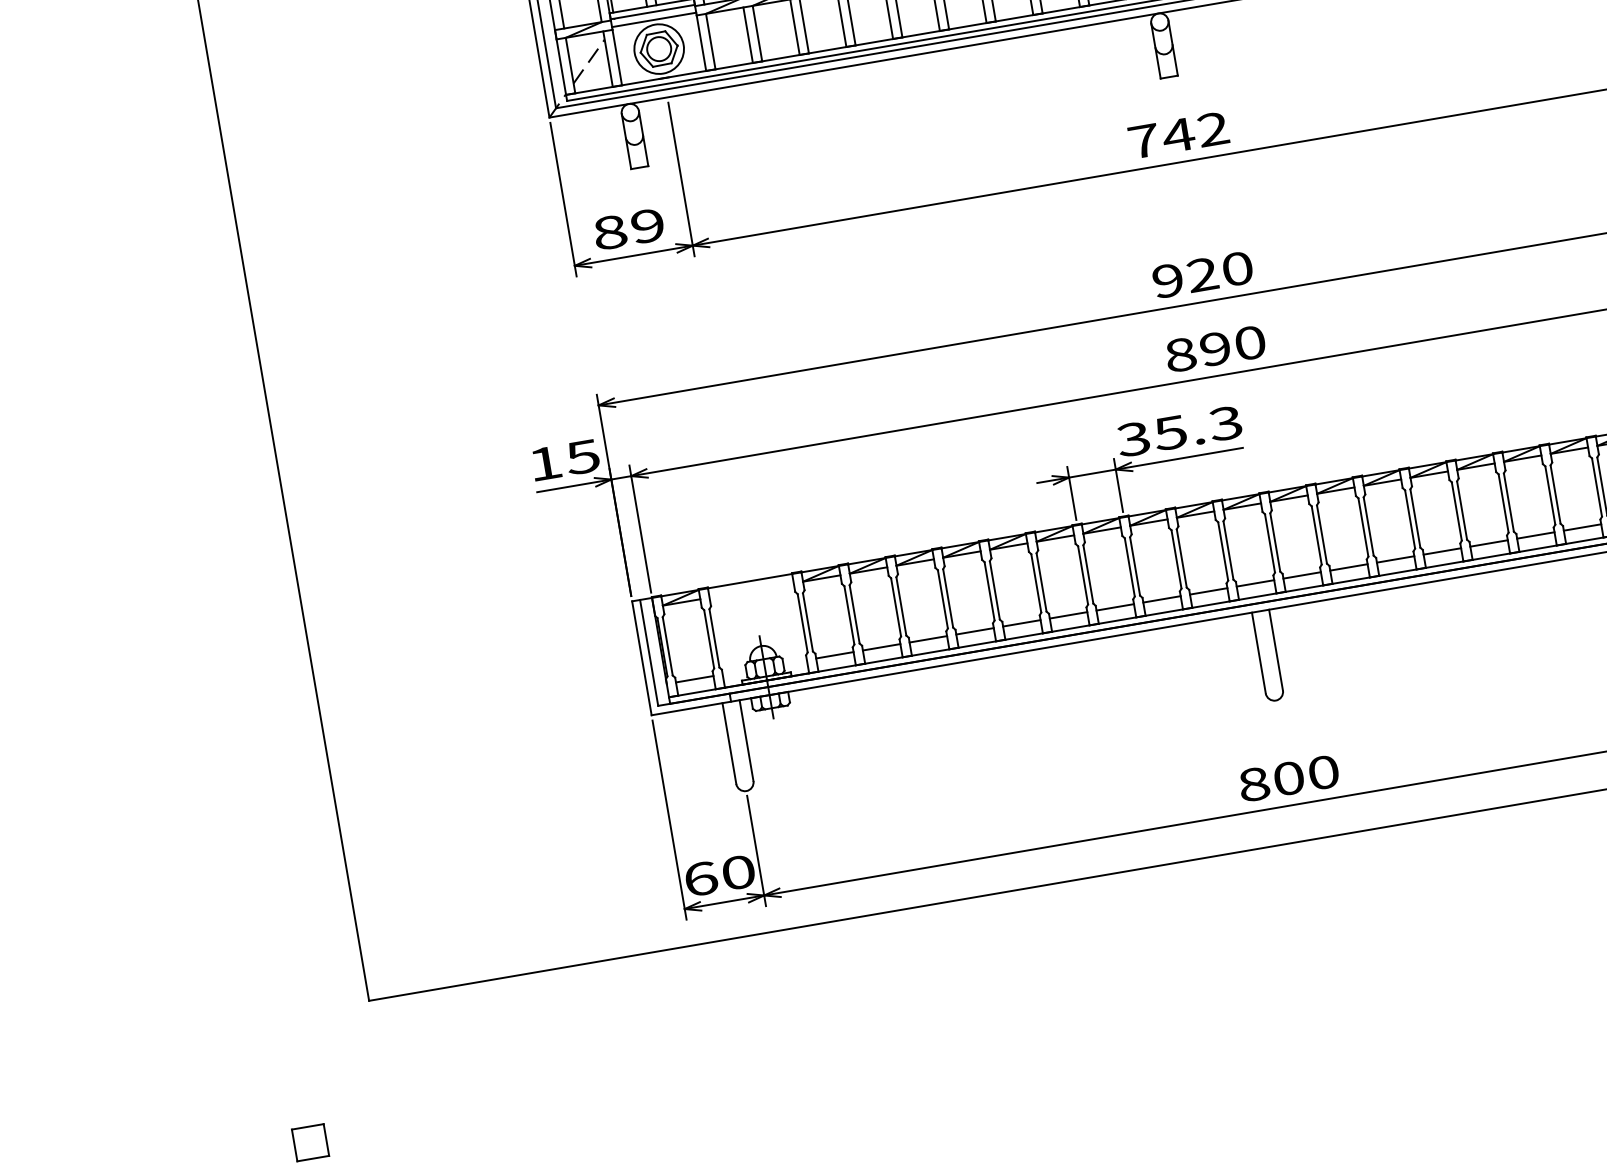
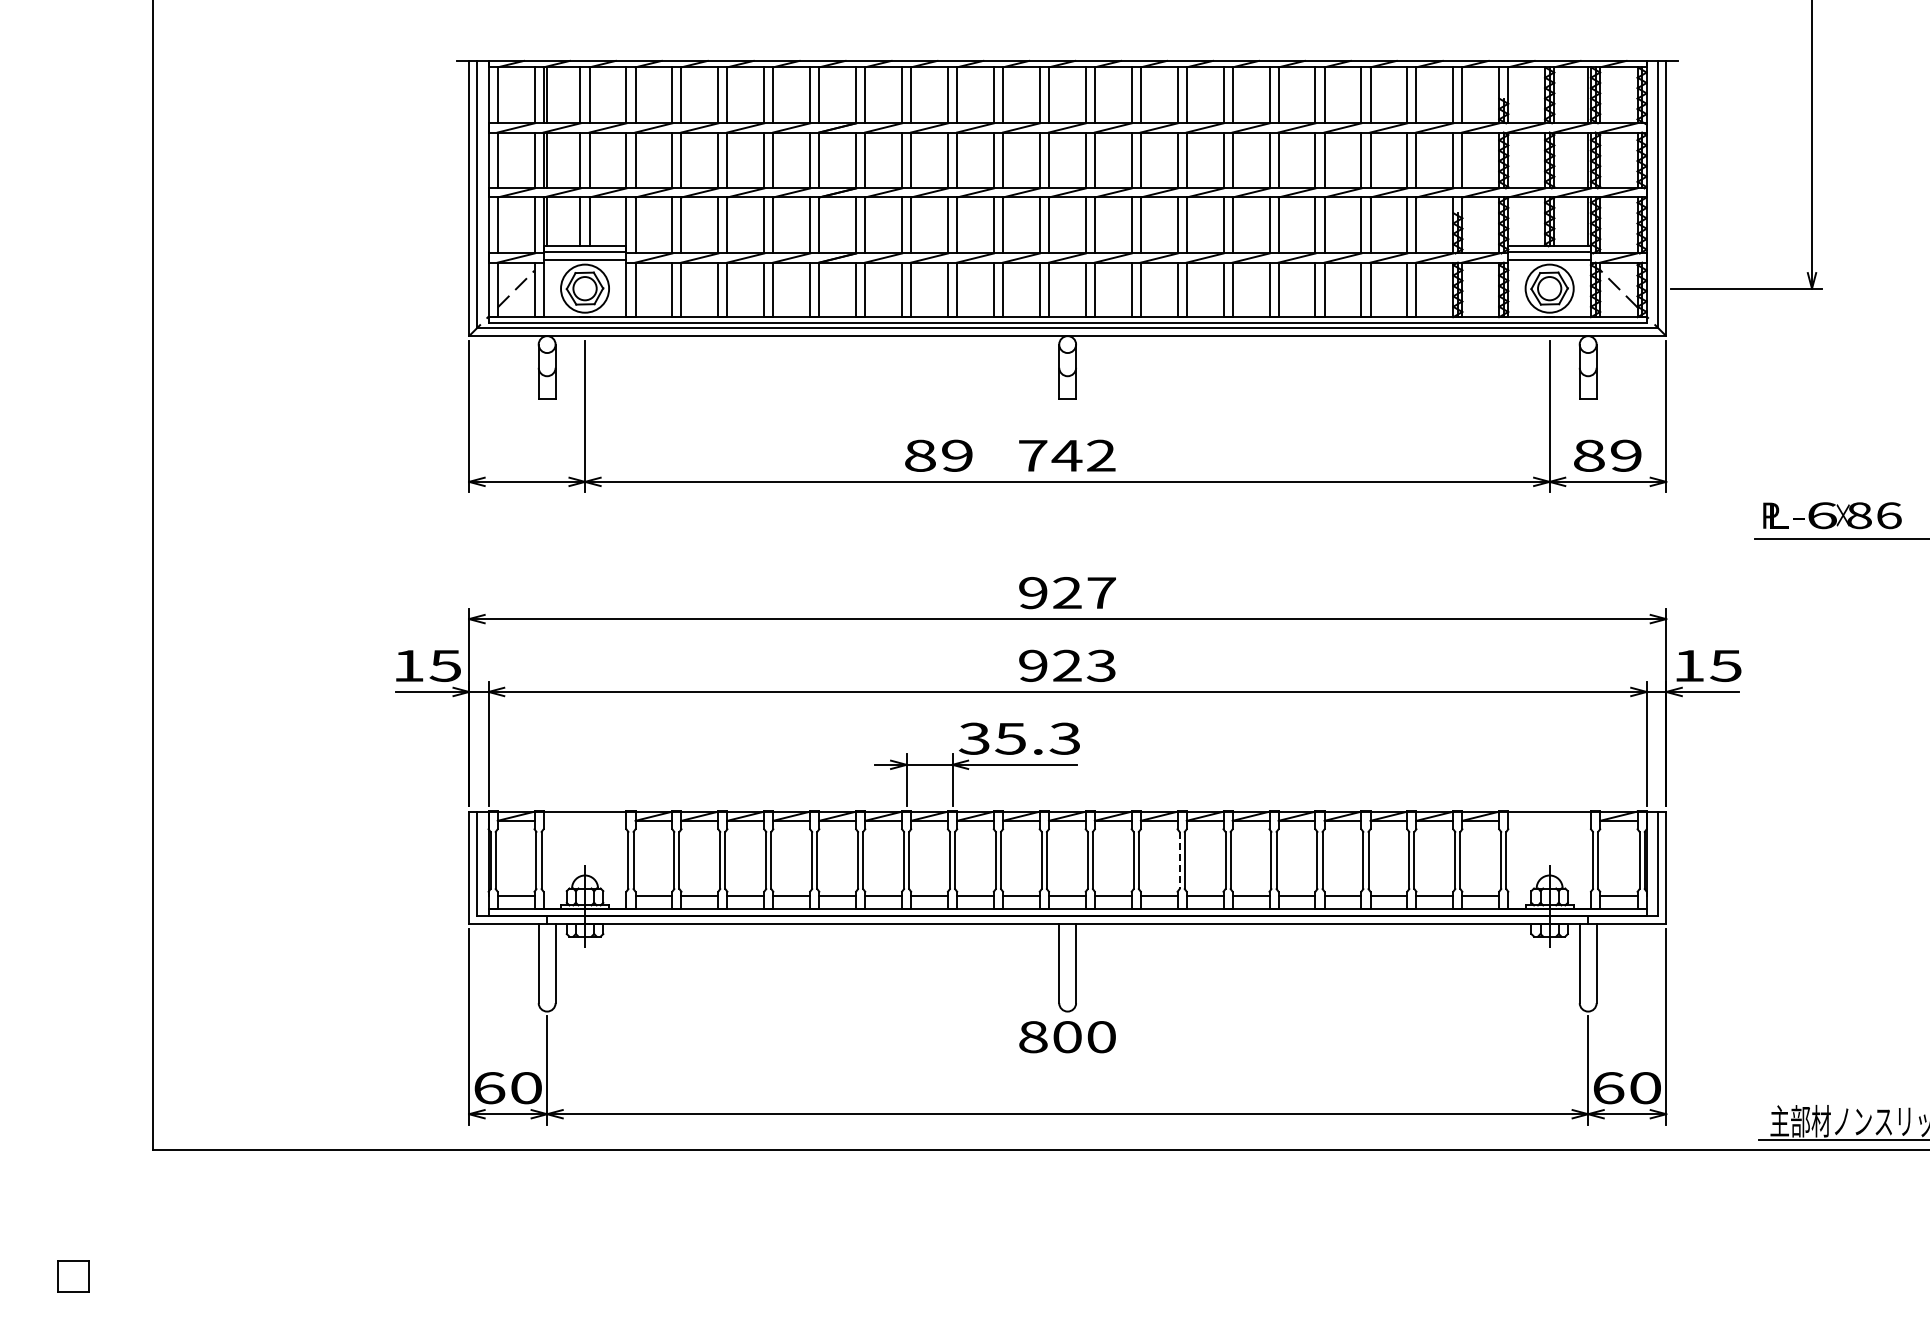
text: (628, 229) -> (938, 455), moved
text: (1237, 269) -> (1101, 593), 920 -> 927
text: (1215, 348) -> (1067, 665), 890 -> 923
line: (1363, 527) -> (1179, 860), solid -> dashed
text: (1289, 778) -> (1067, 1037), moved

